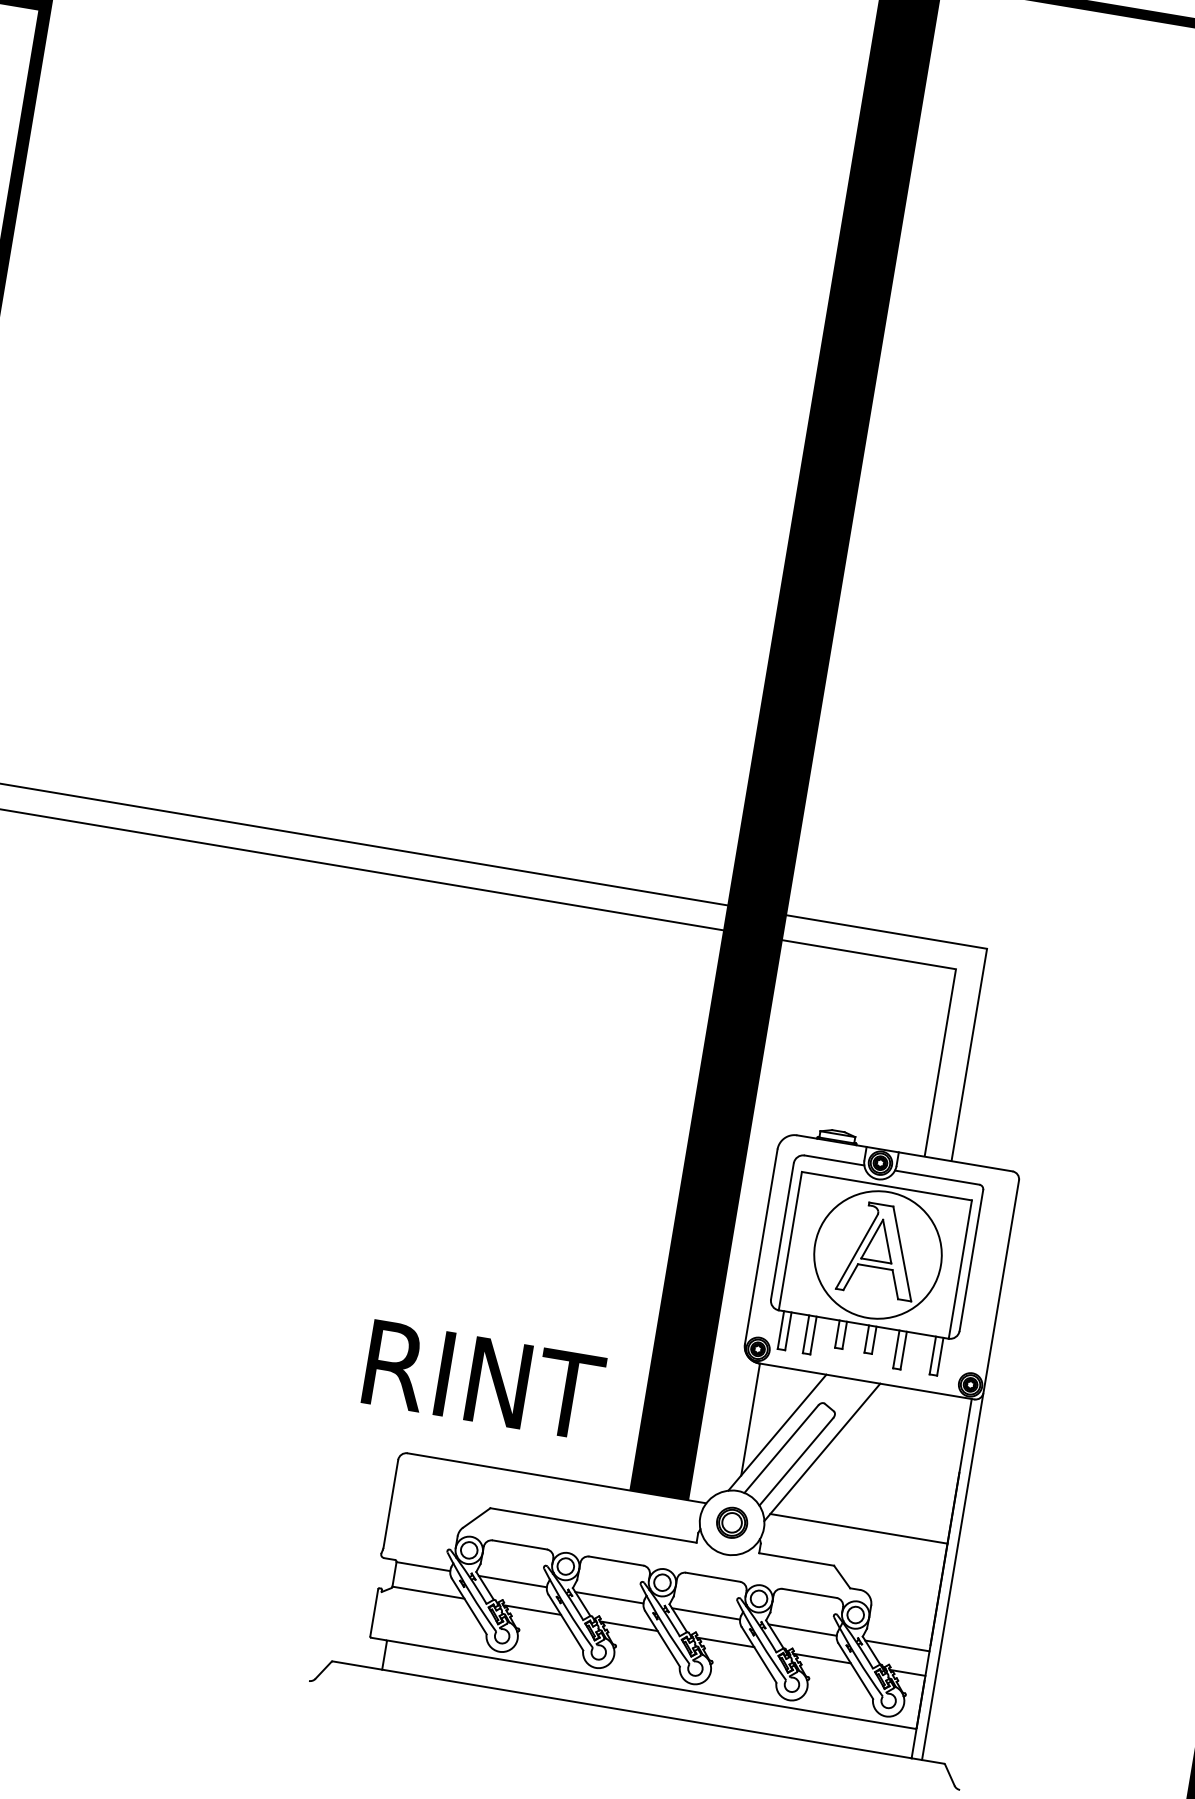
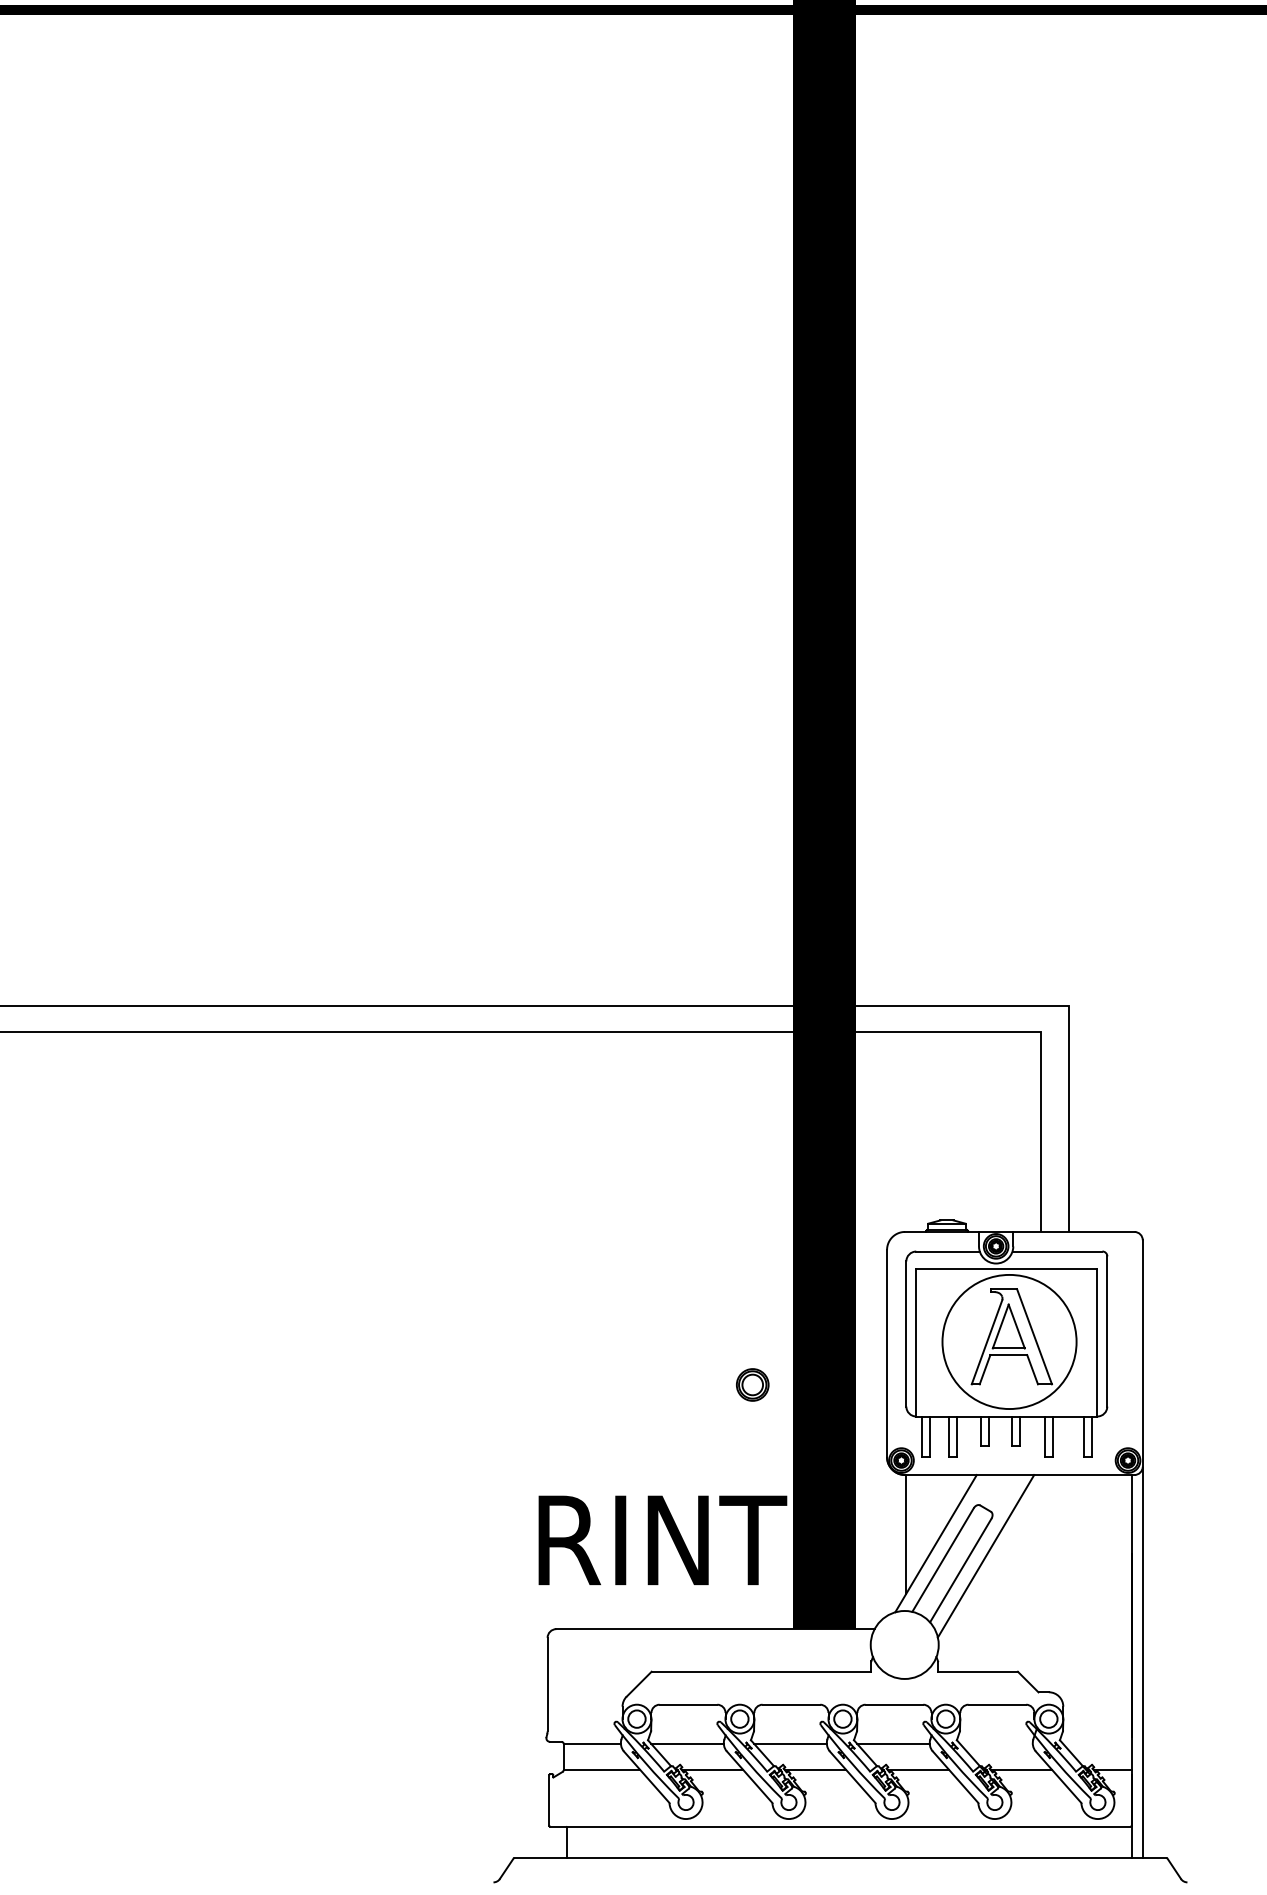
text: (483, 1379) -> (662, 1539), moved
part: (731, 1522) -> (752, 1384), moved
line: (858, 1529) -> (1036, 1629), removed
line: (802, 1629) -> (996, 1743), removed
line: (897, 1645) -> (1097, 1743), removed

